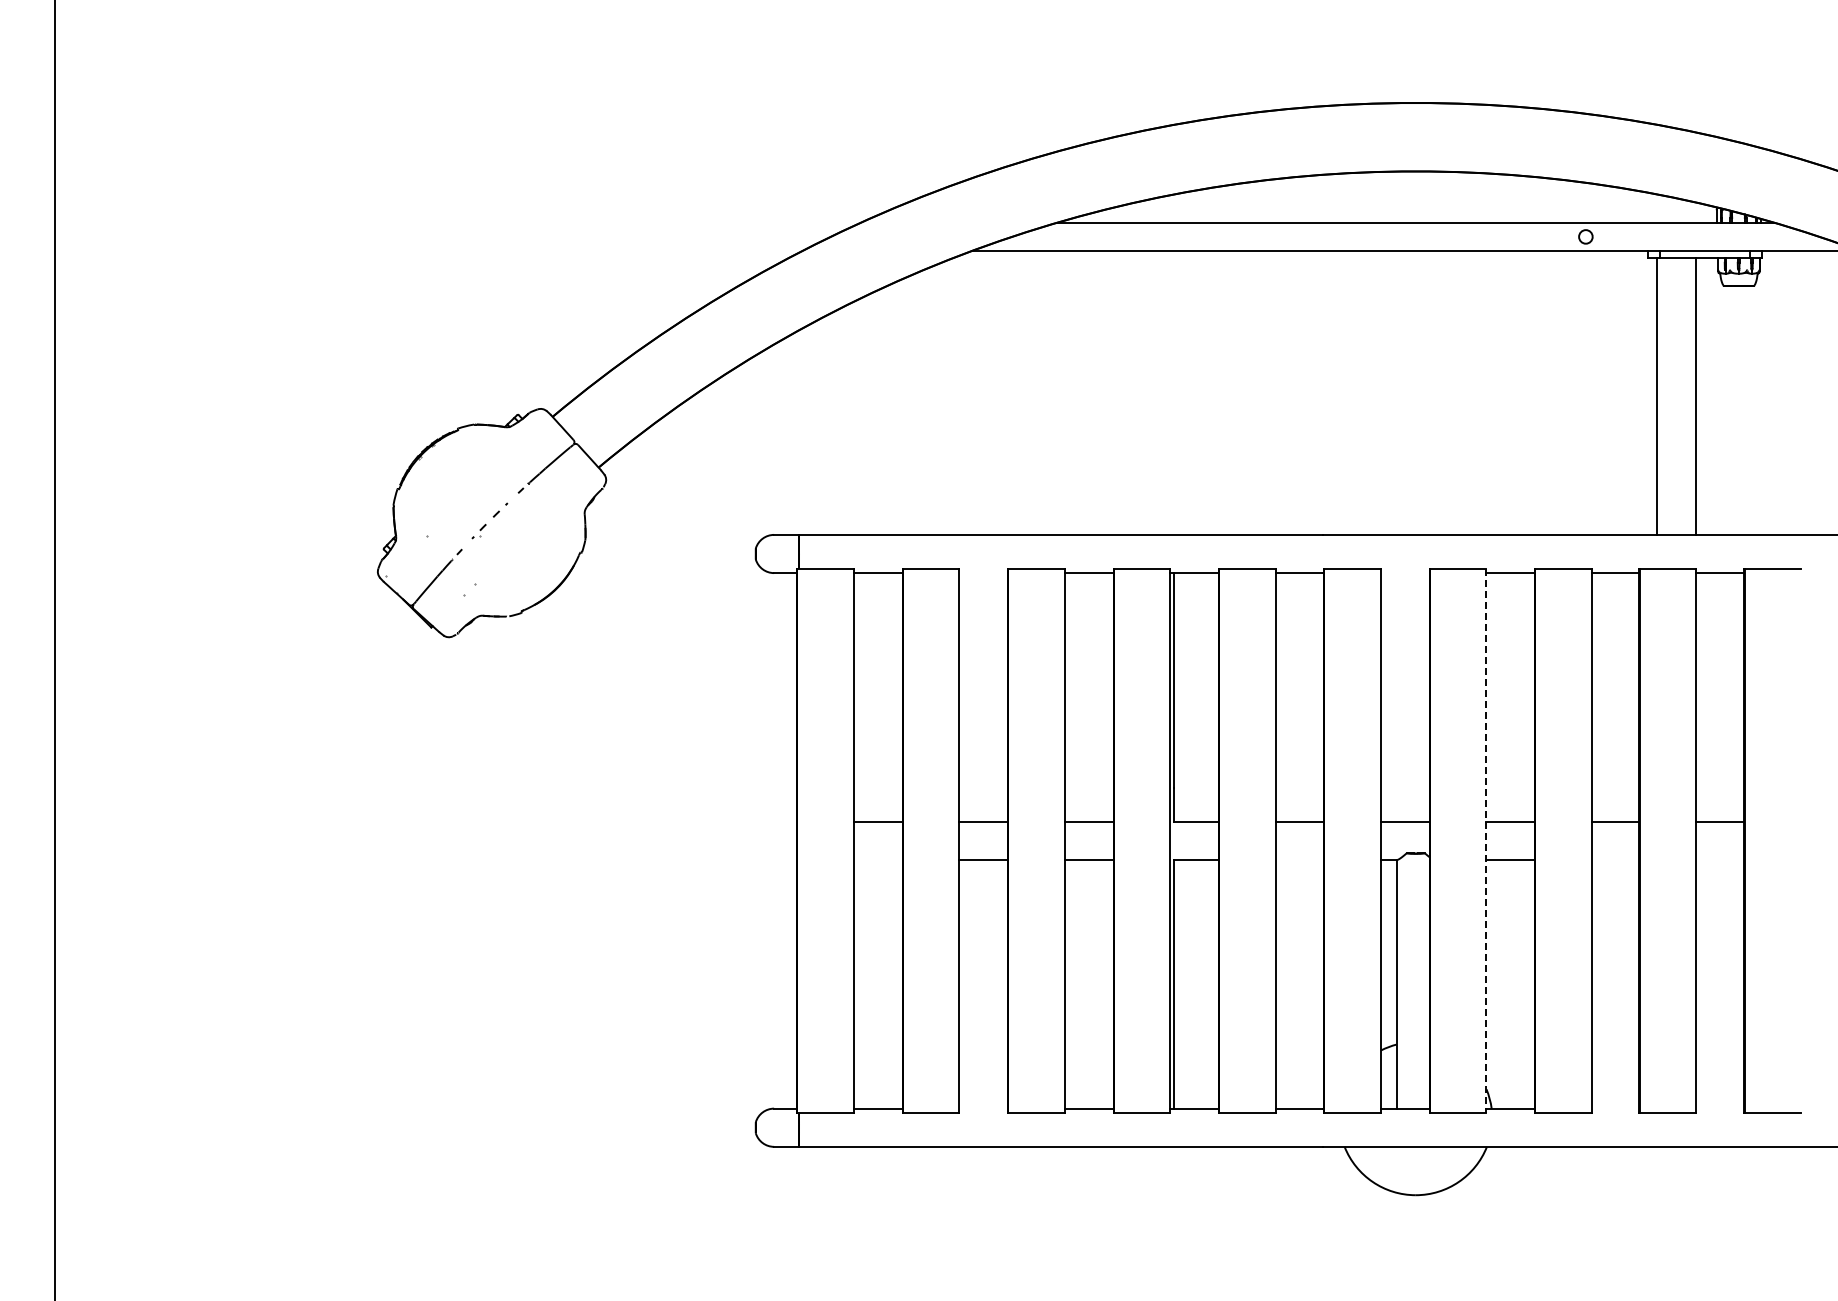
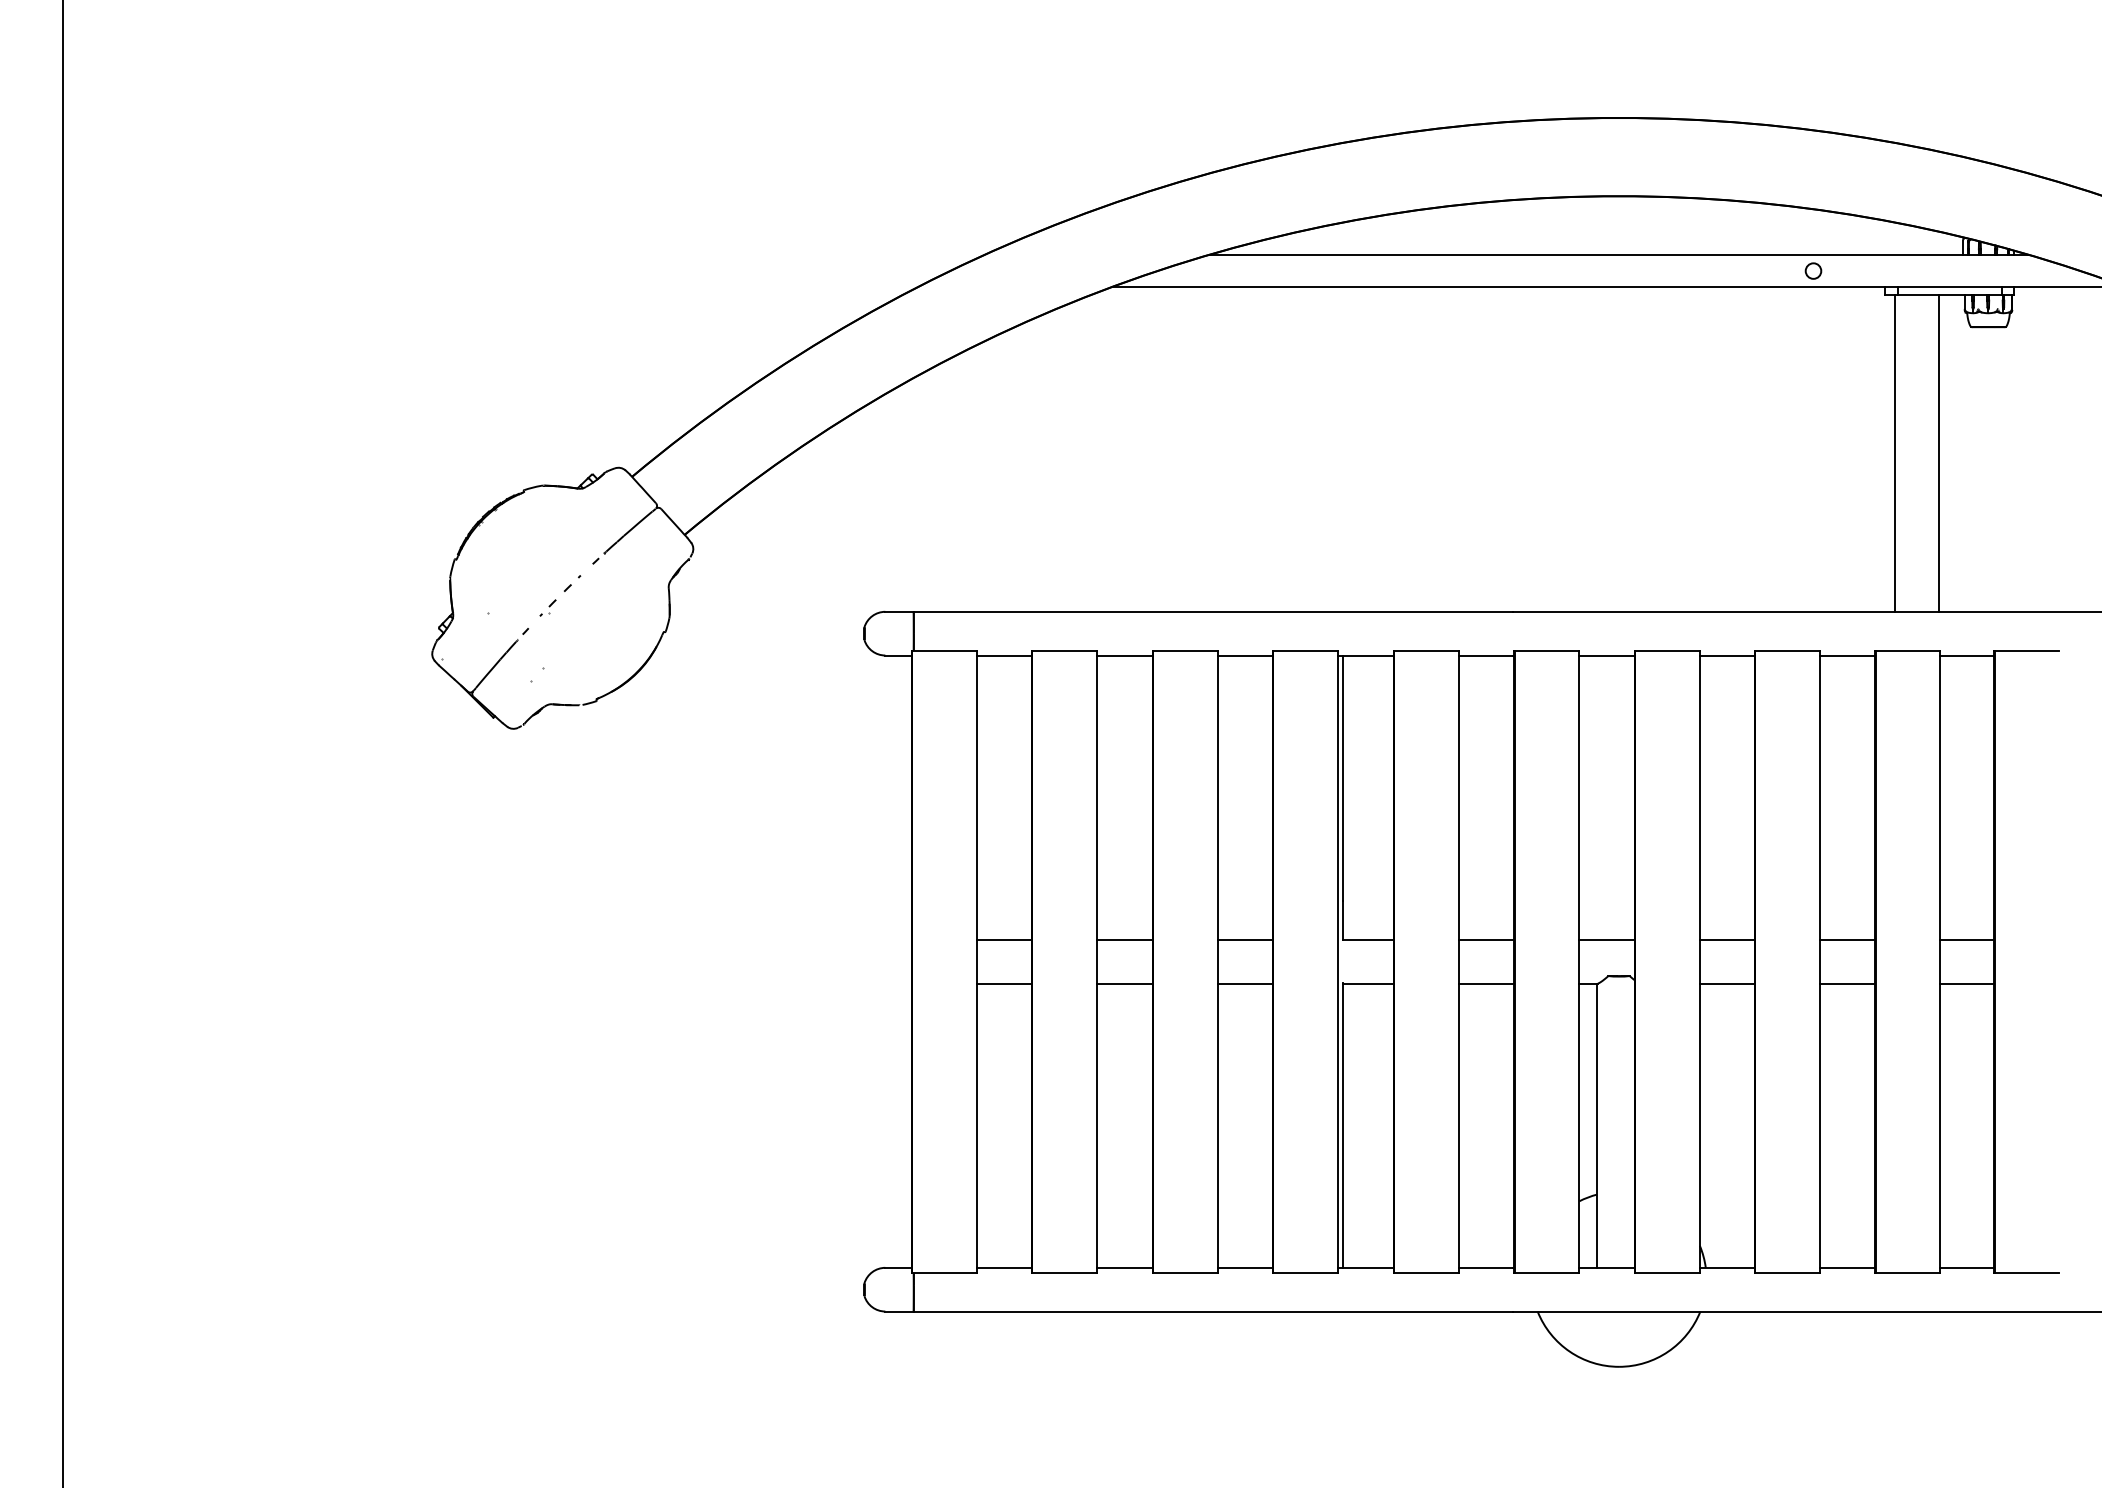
line: (983, 573) -> (1124, 655), added
line: (1405, 573) -> (1607, 655), added
line: (1486, 841) -> (1699, 962), dashed -> solid
line: (877, 859) -> (1003, 982), added
line: (1299, 859) -> (1486, 982), added
line: (1615, 859) -> (1847, 982), added
line: (1719, 859) -> (1966, 982), added
line: (983, 1108) -> (1124, 1267), added
line: (1615, 1108) -> (1847, 1267), added
line: (1719, 1108) -> (1966, 1267), added

